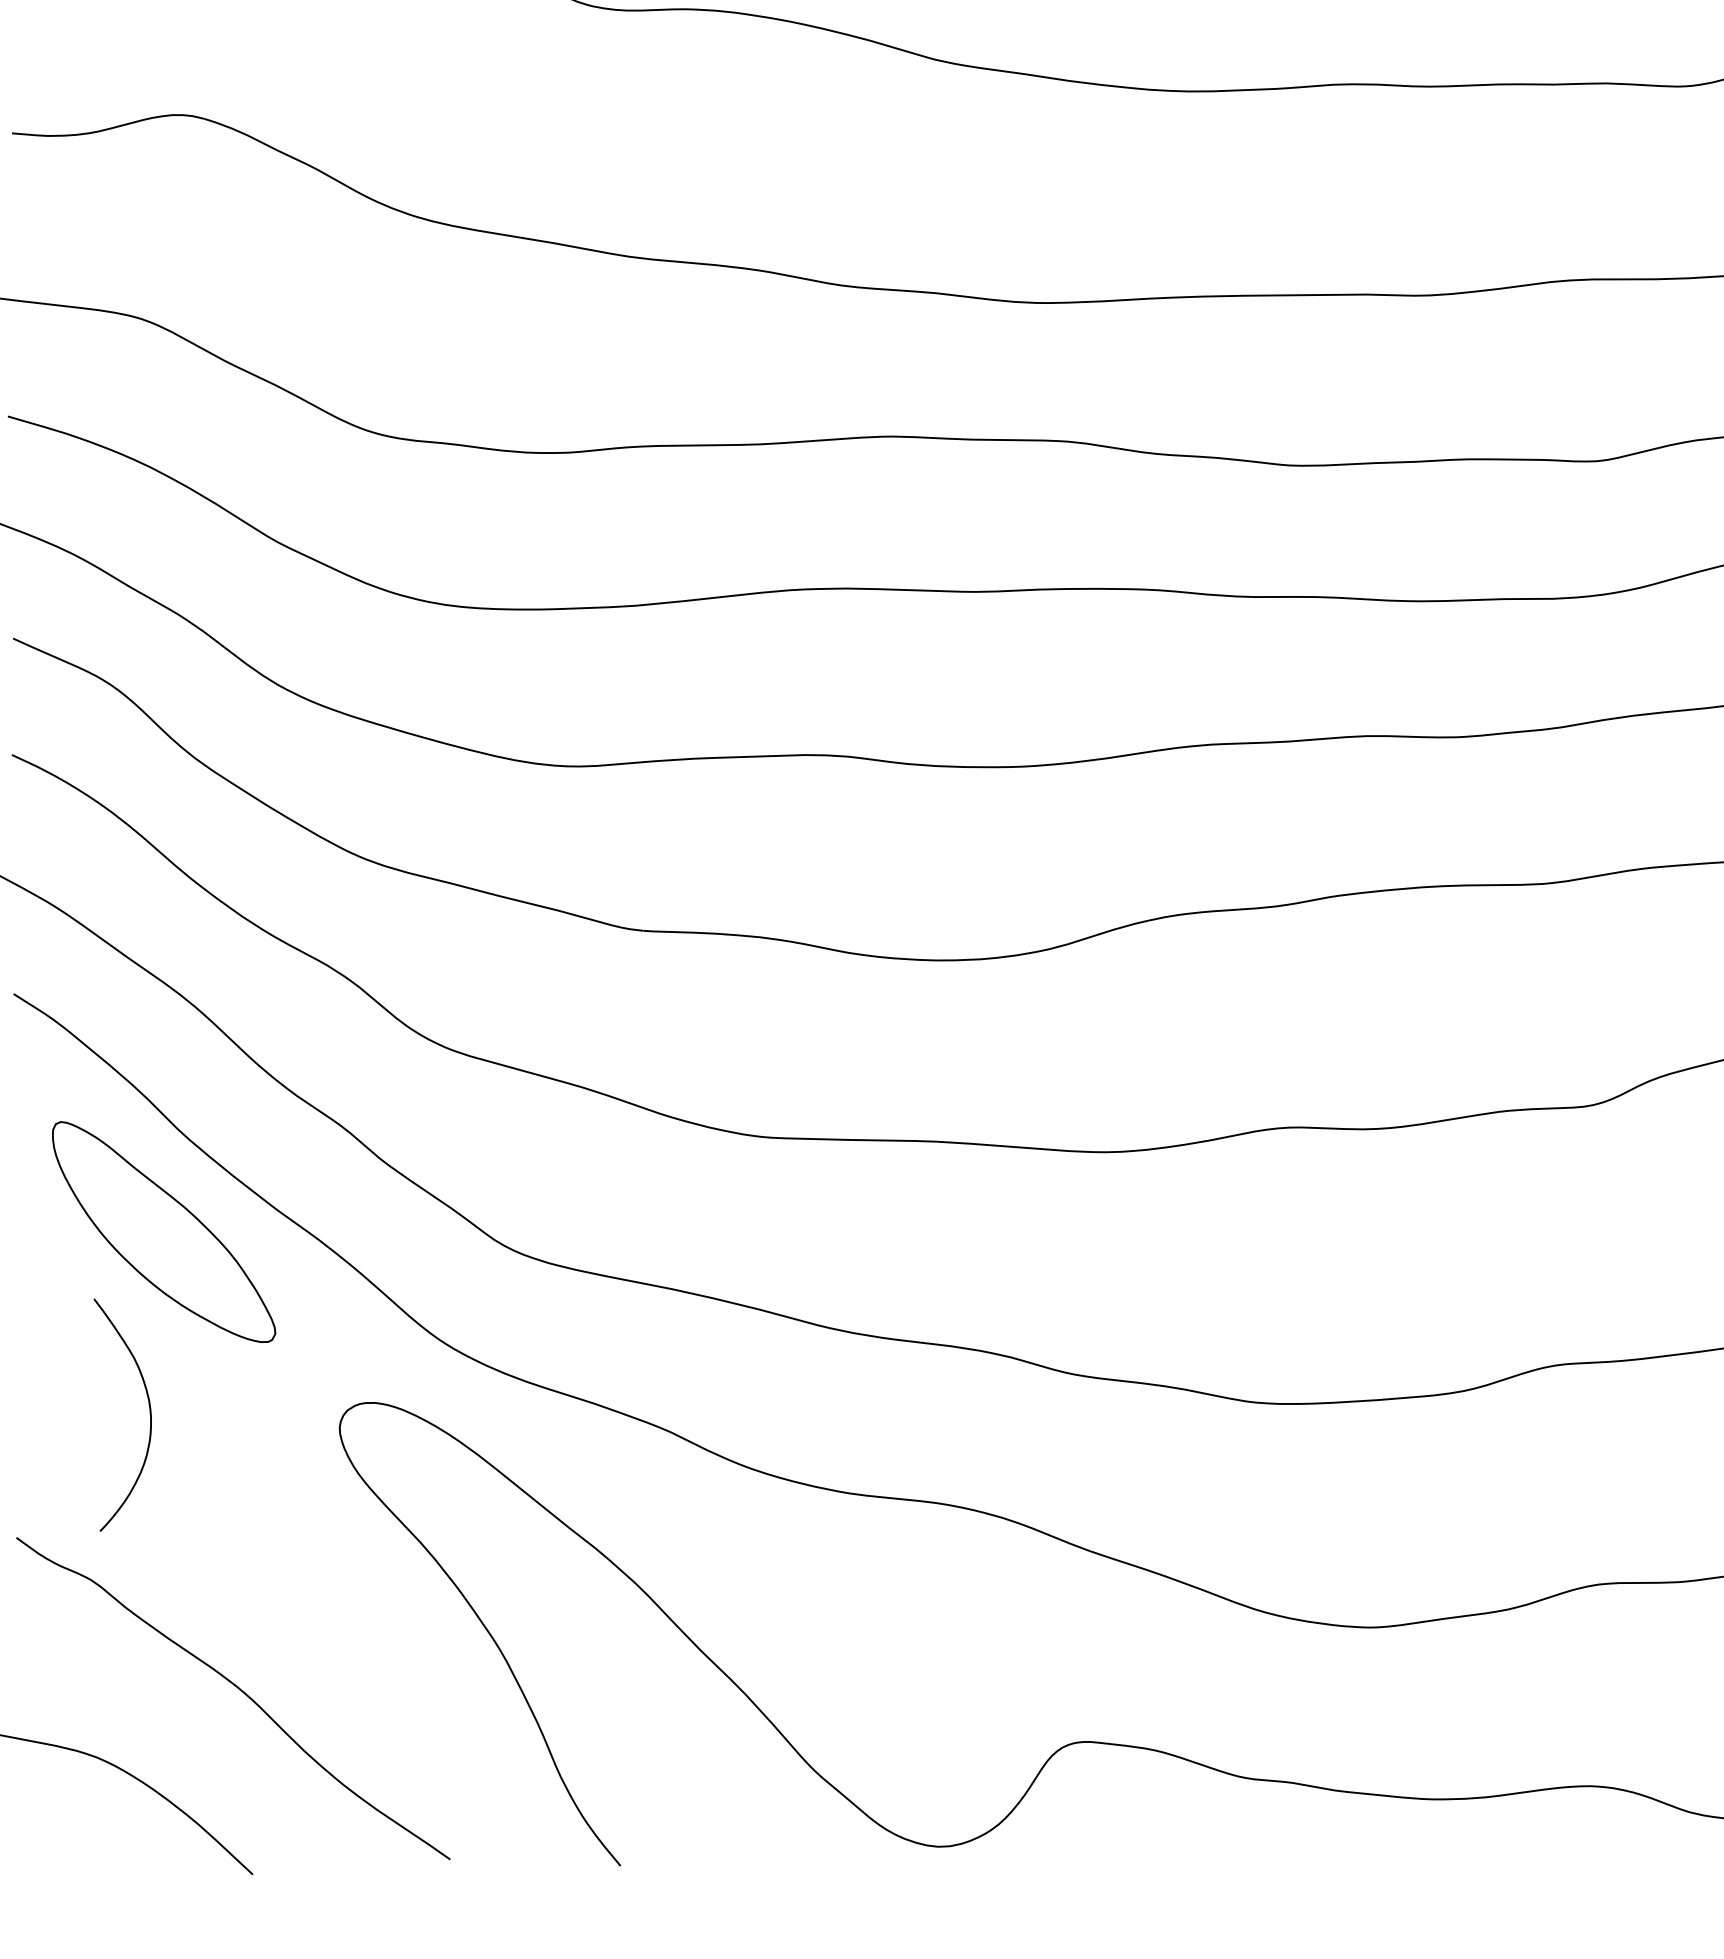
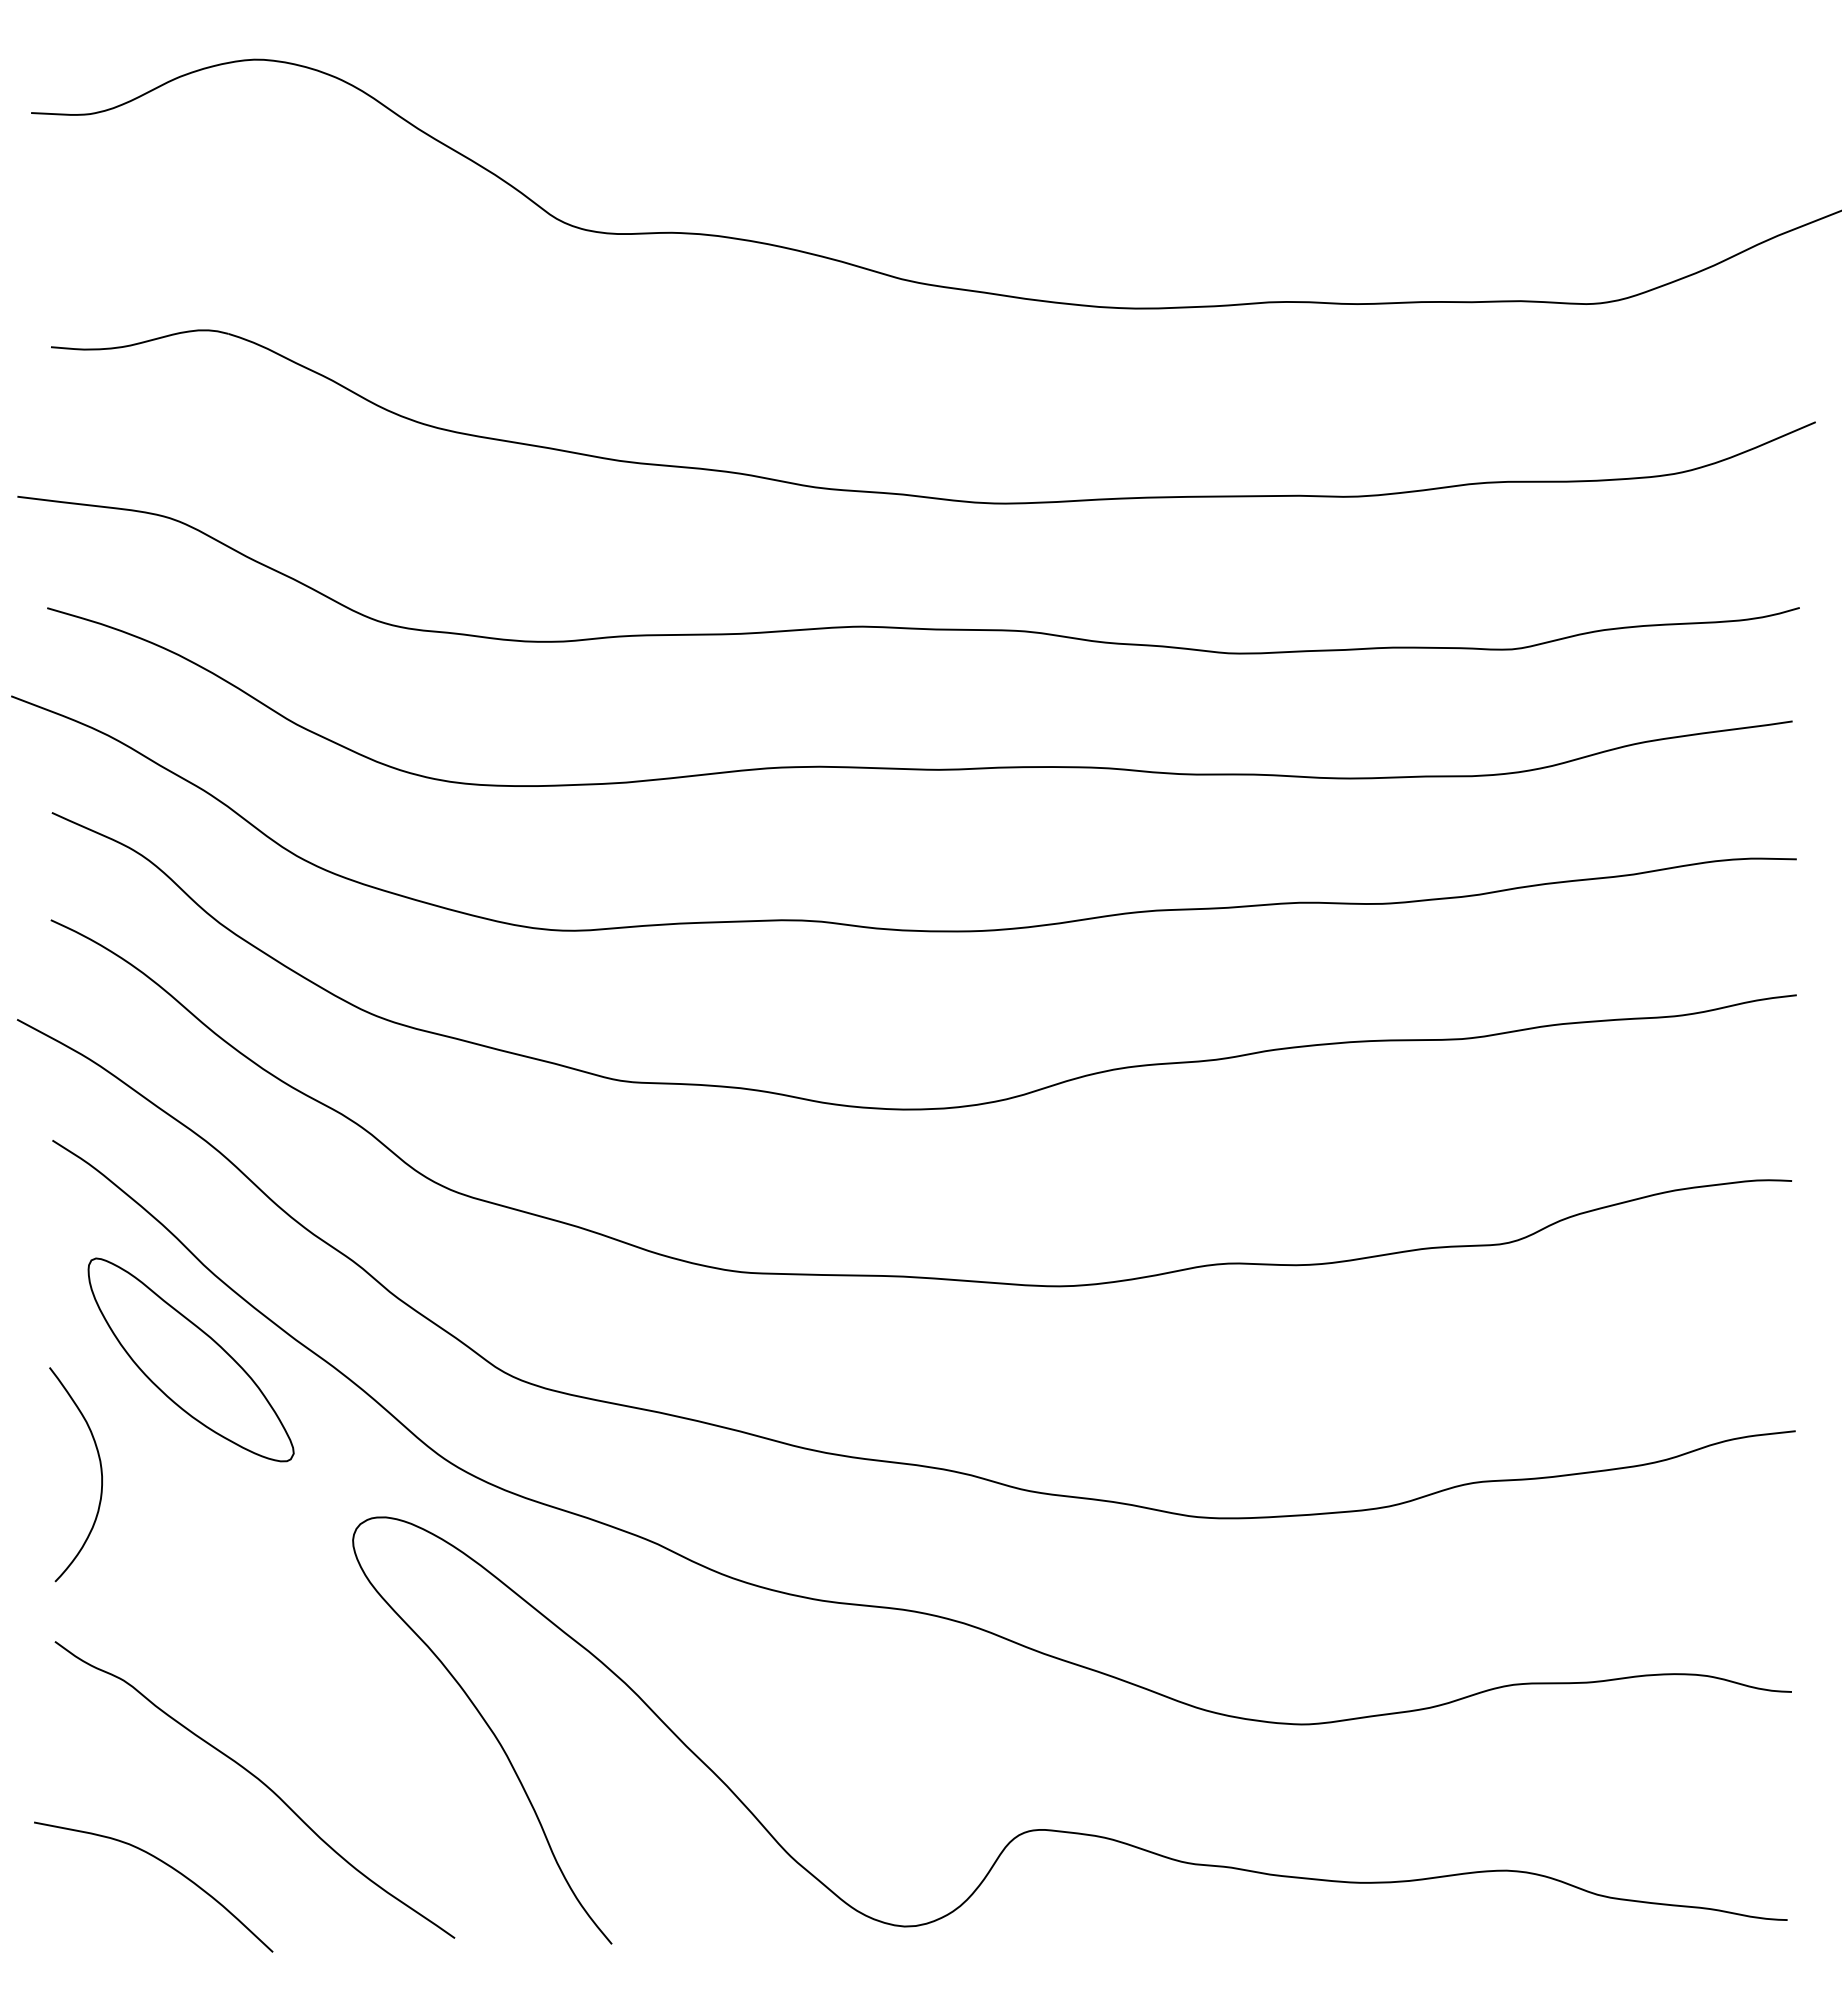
curve: (149, 1412) -> (100, 1472), moved

